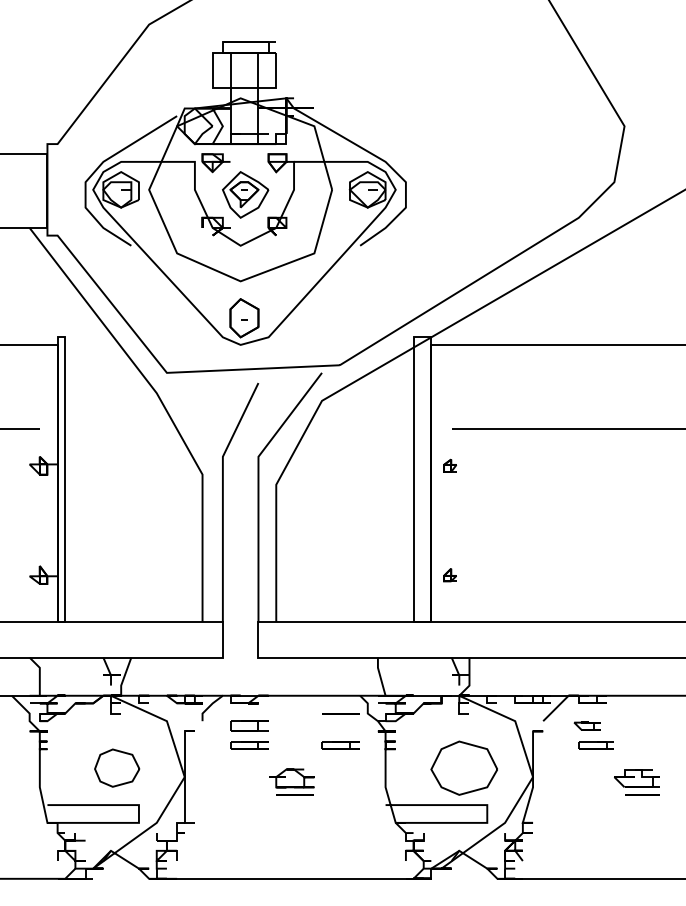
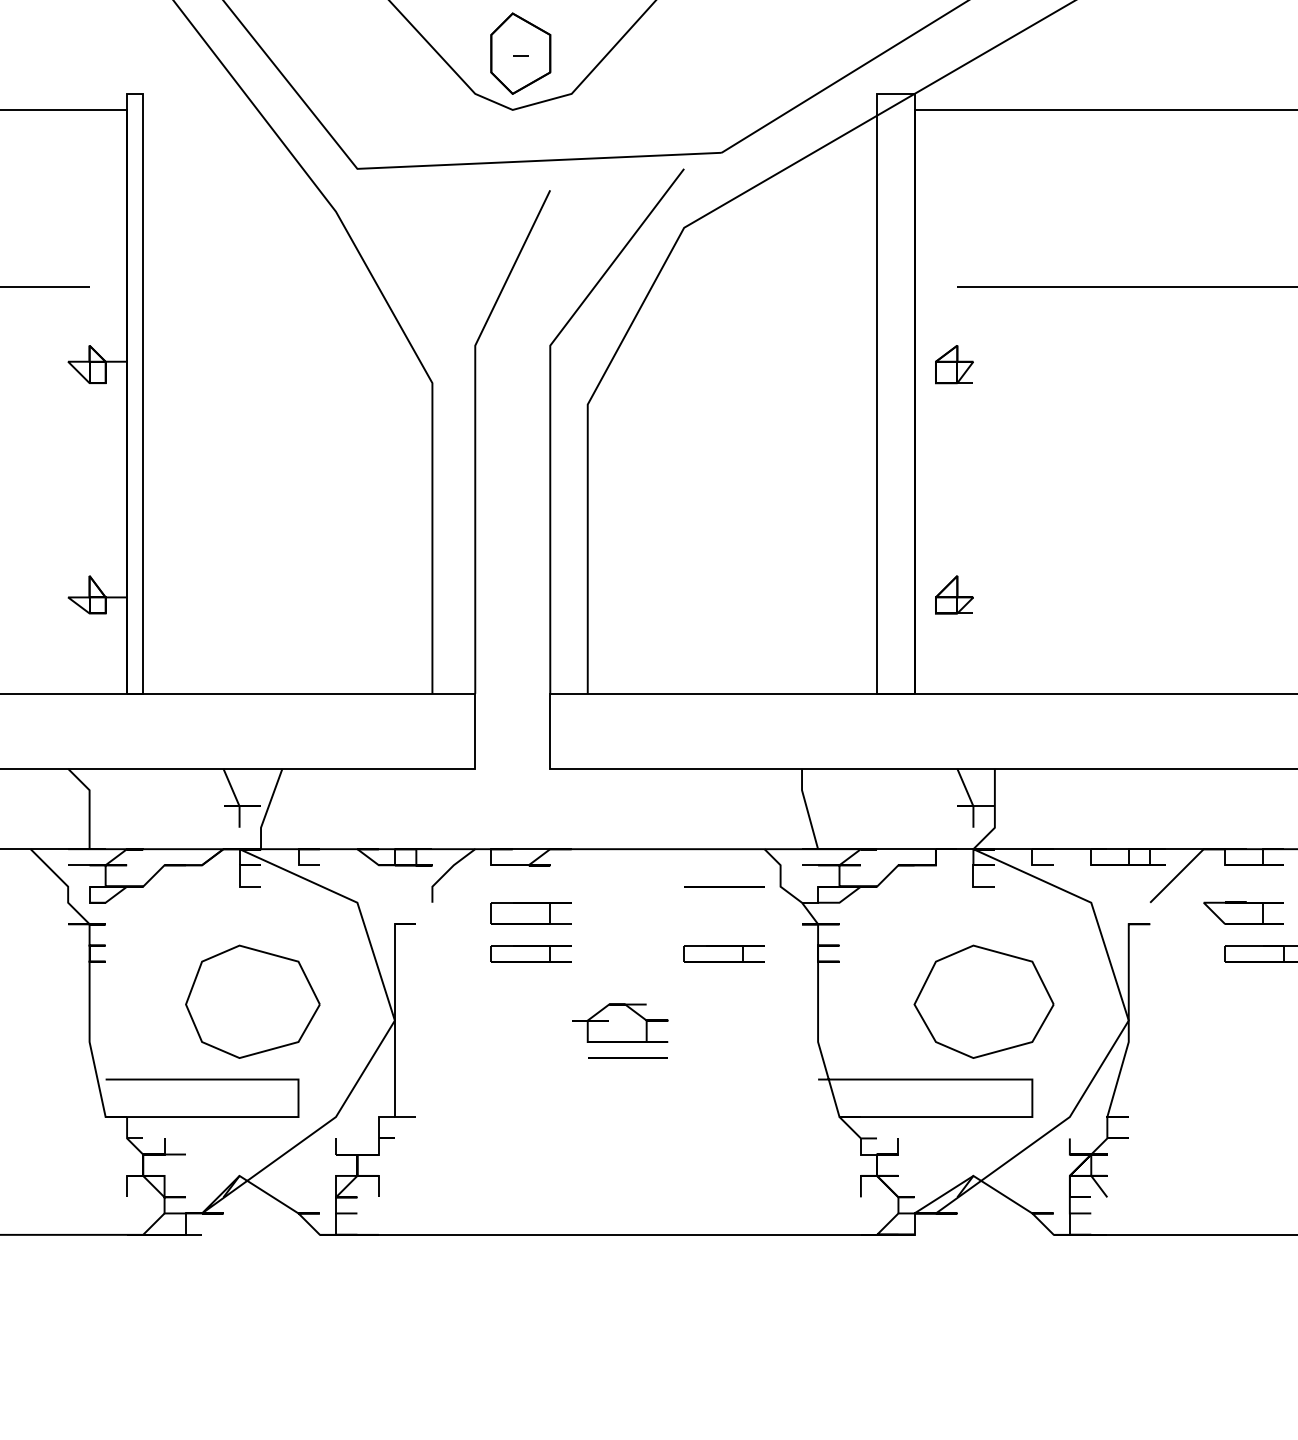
part: (449, 465) -> (952, 364), size x1.43
part: (449, 574) -> (952, 593), size x1.43
part: (587, 725) -> (1243, 911), size x1.43
part: (116, 767) -> (251, 1000), size x1.43

